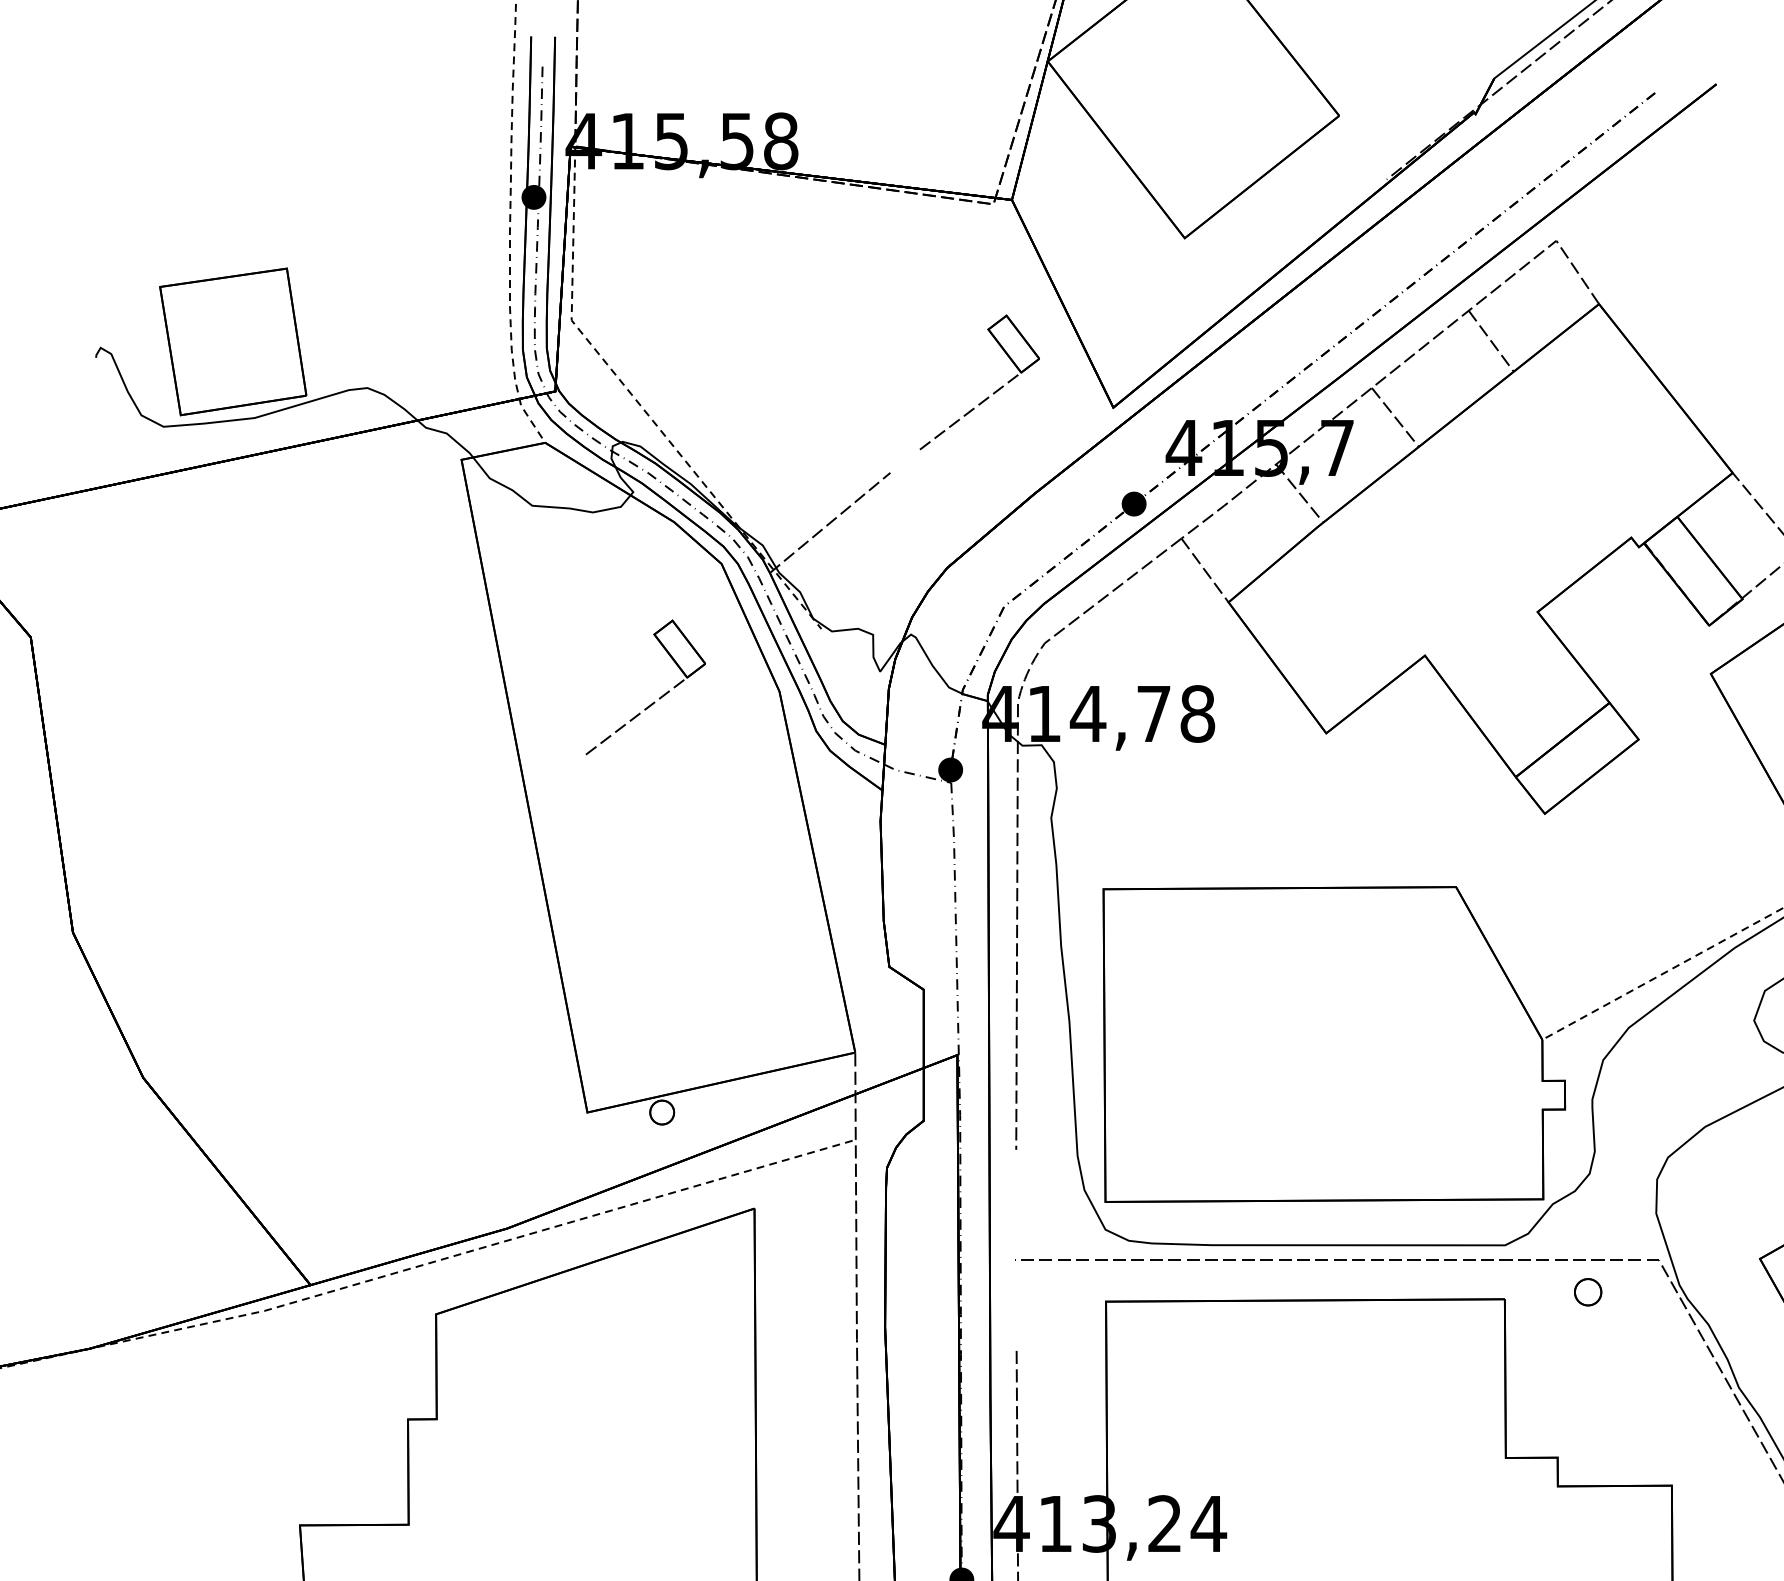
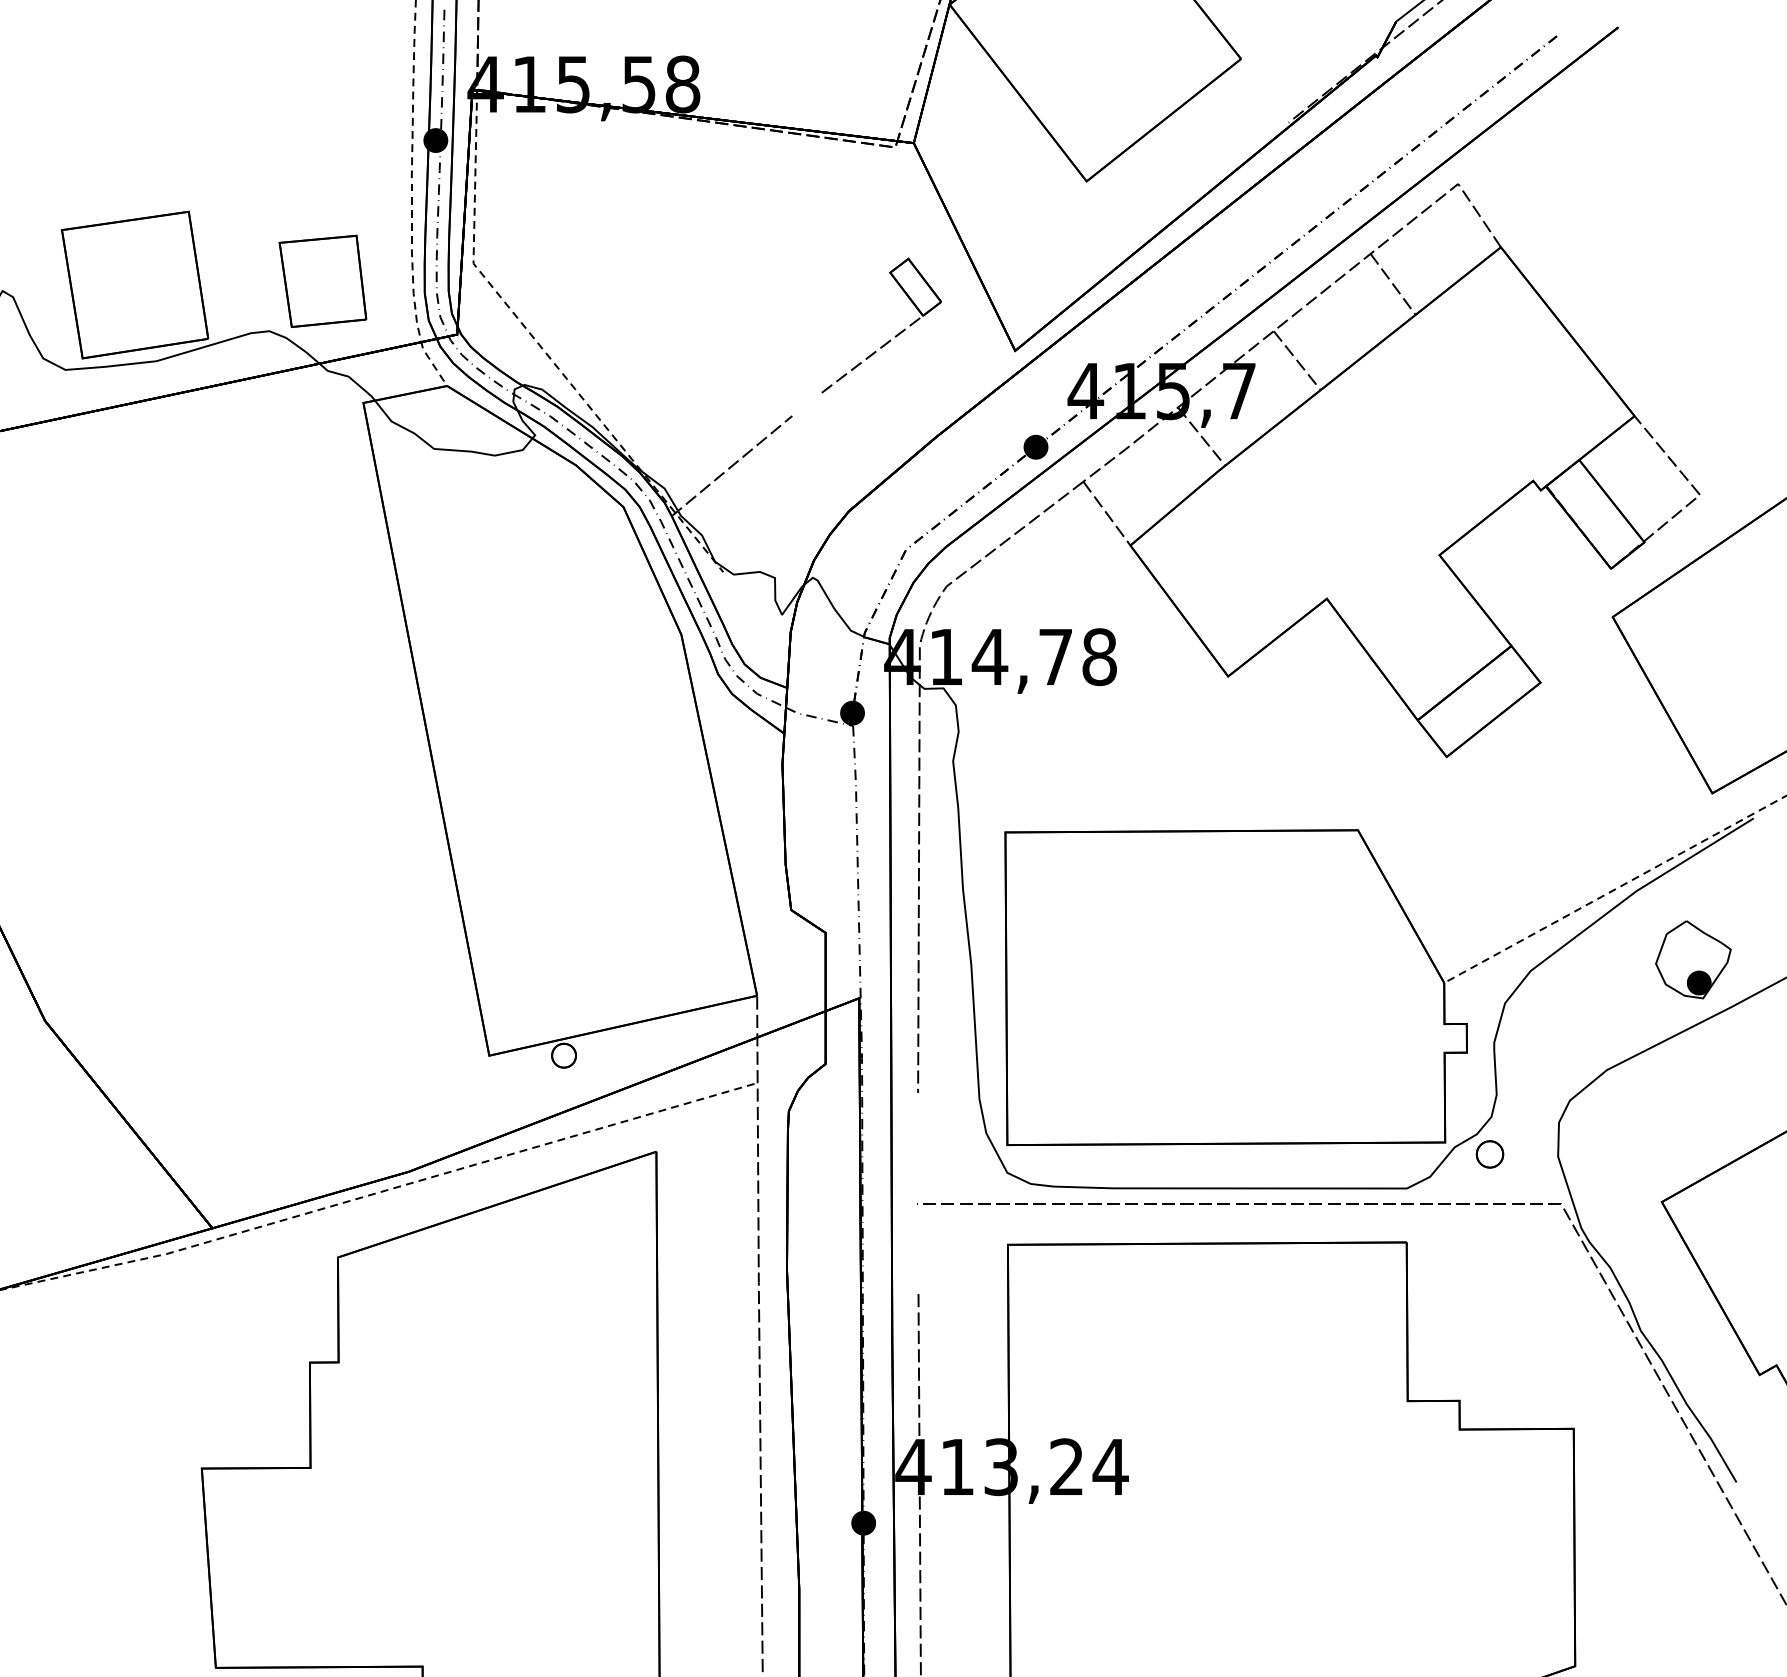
part: (420, 337) -> (322, 280), added
part: (652, 702) -> (554, 645), removed
part: (1587, 1292) -> (1489, 1154), moved

